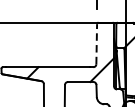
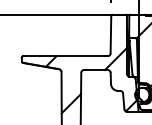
line: (96, 44) -> (110, 34), dashed -> solid

